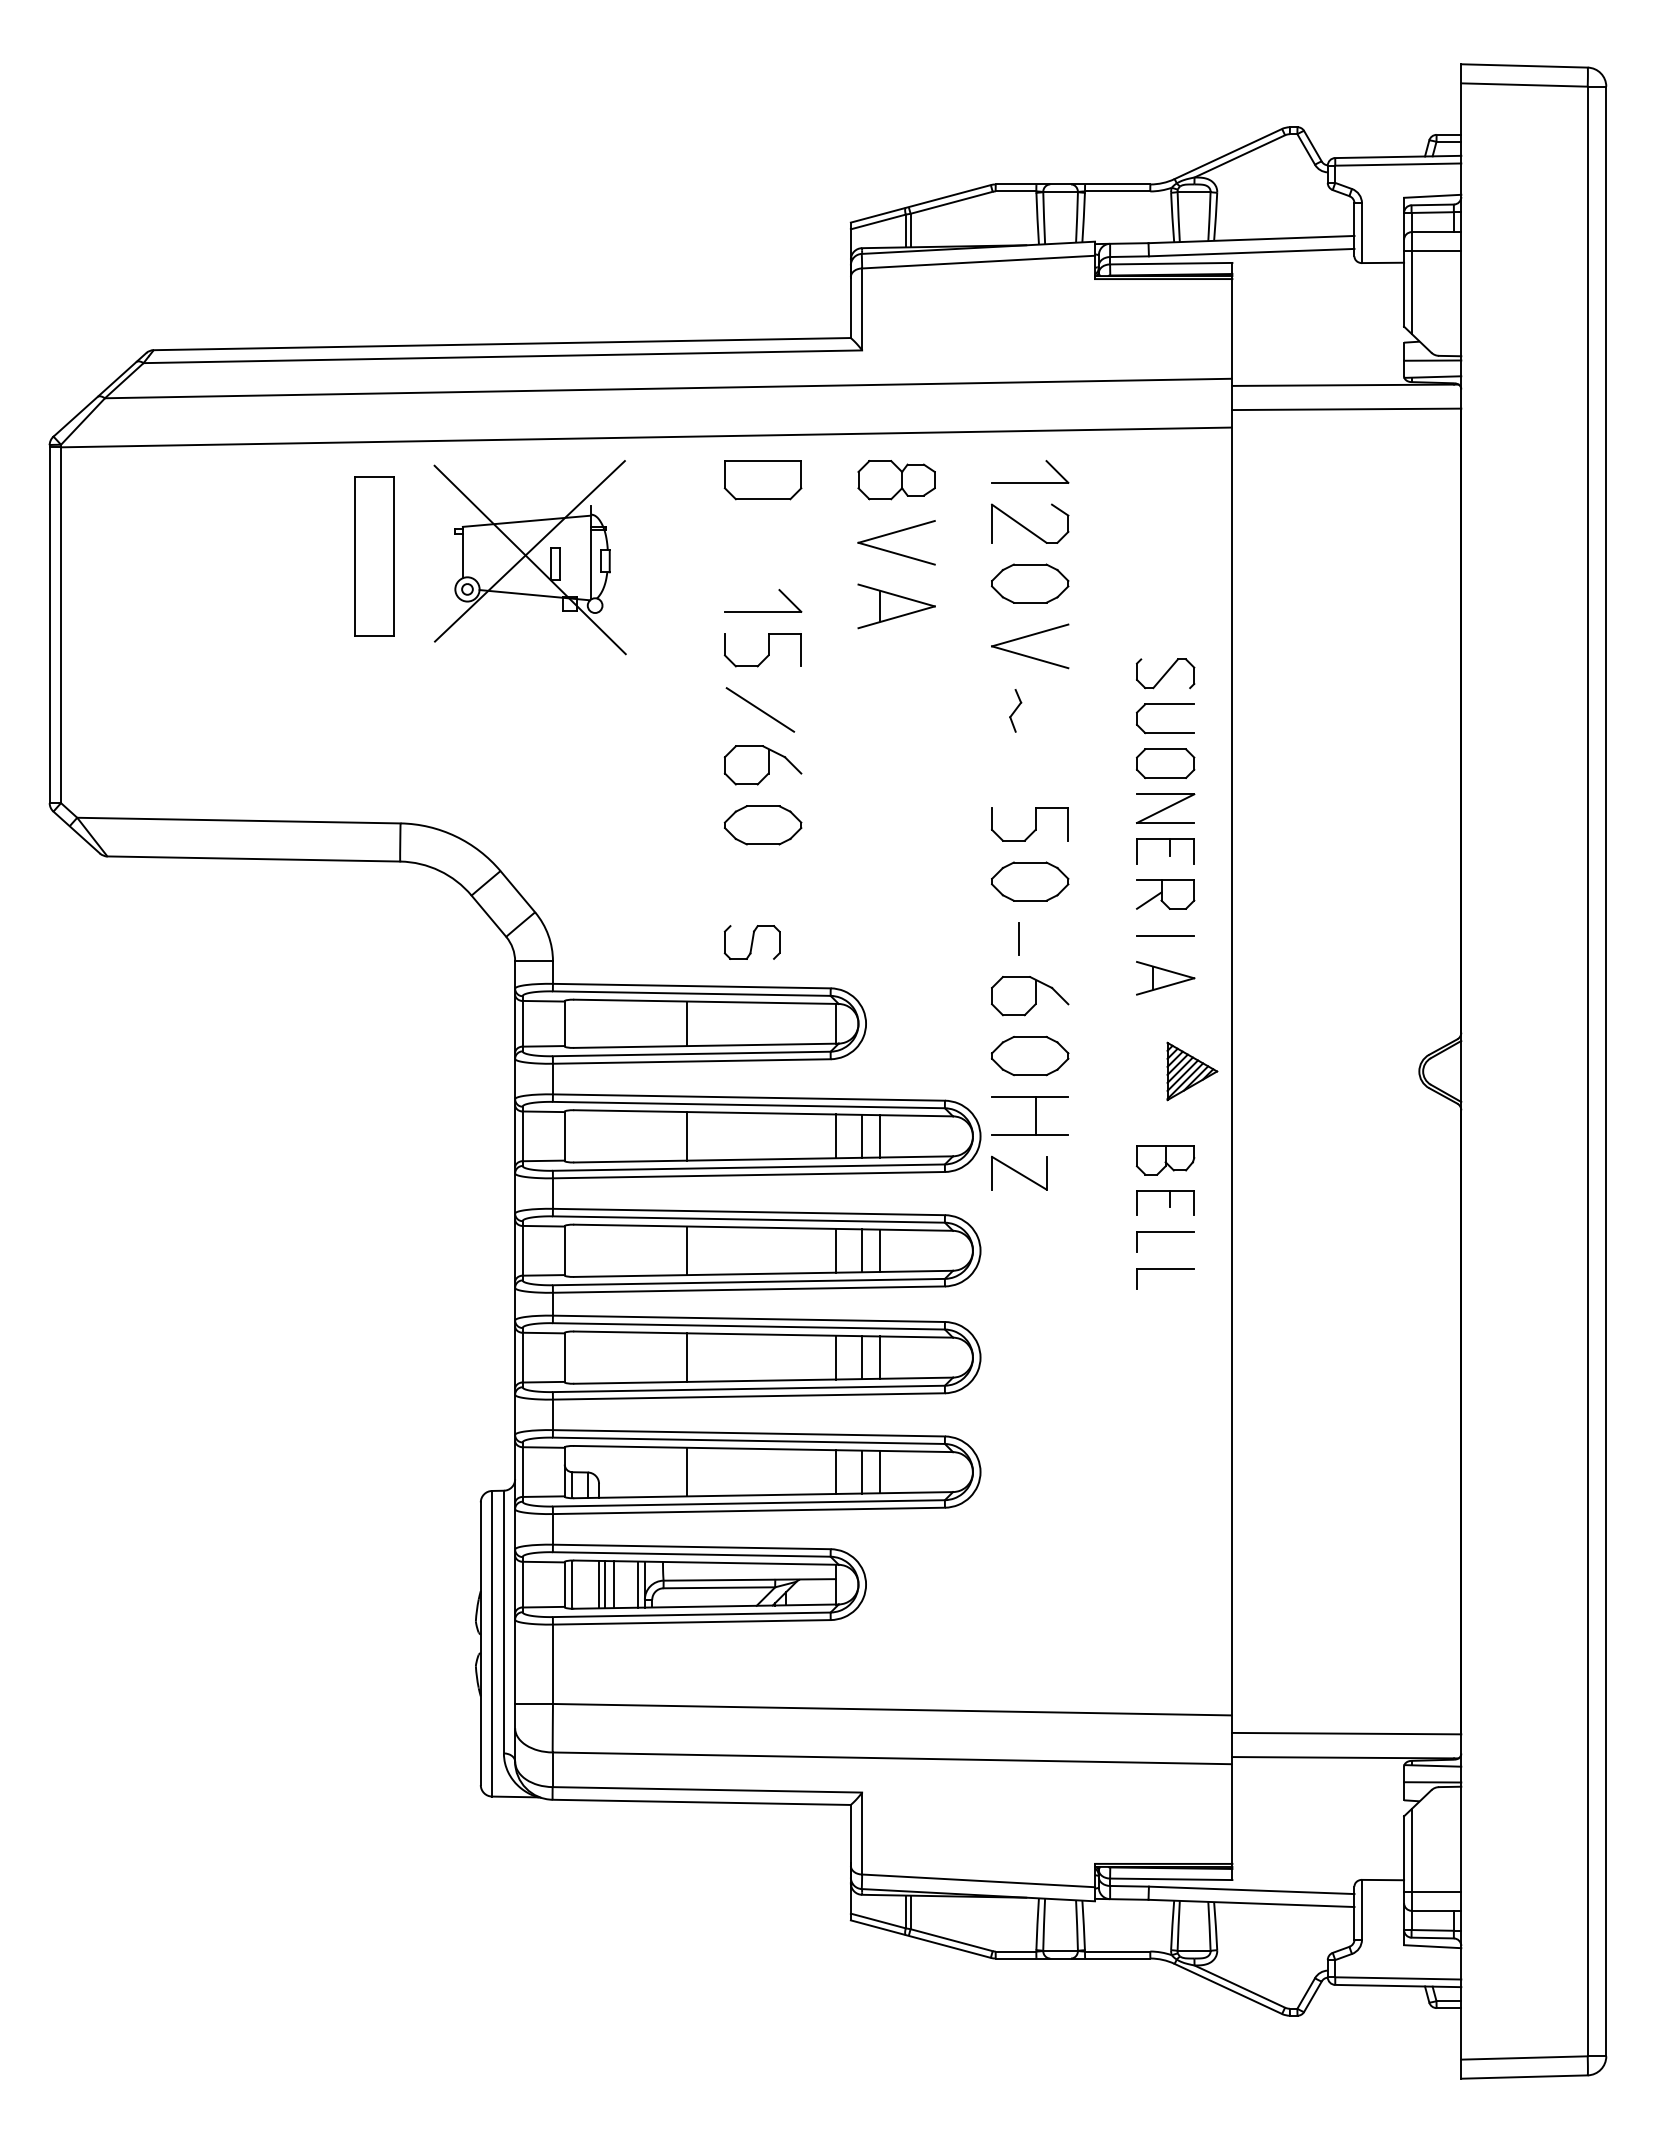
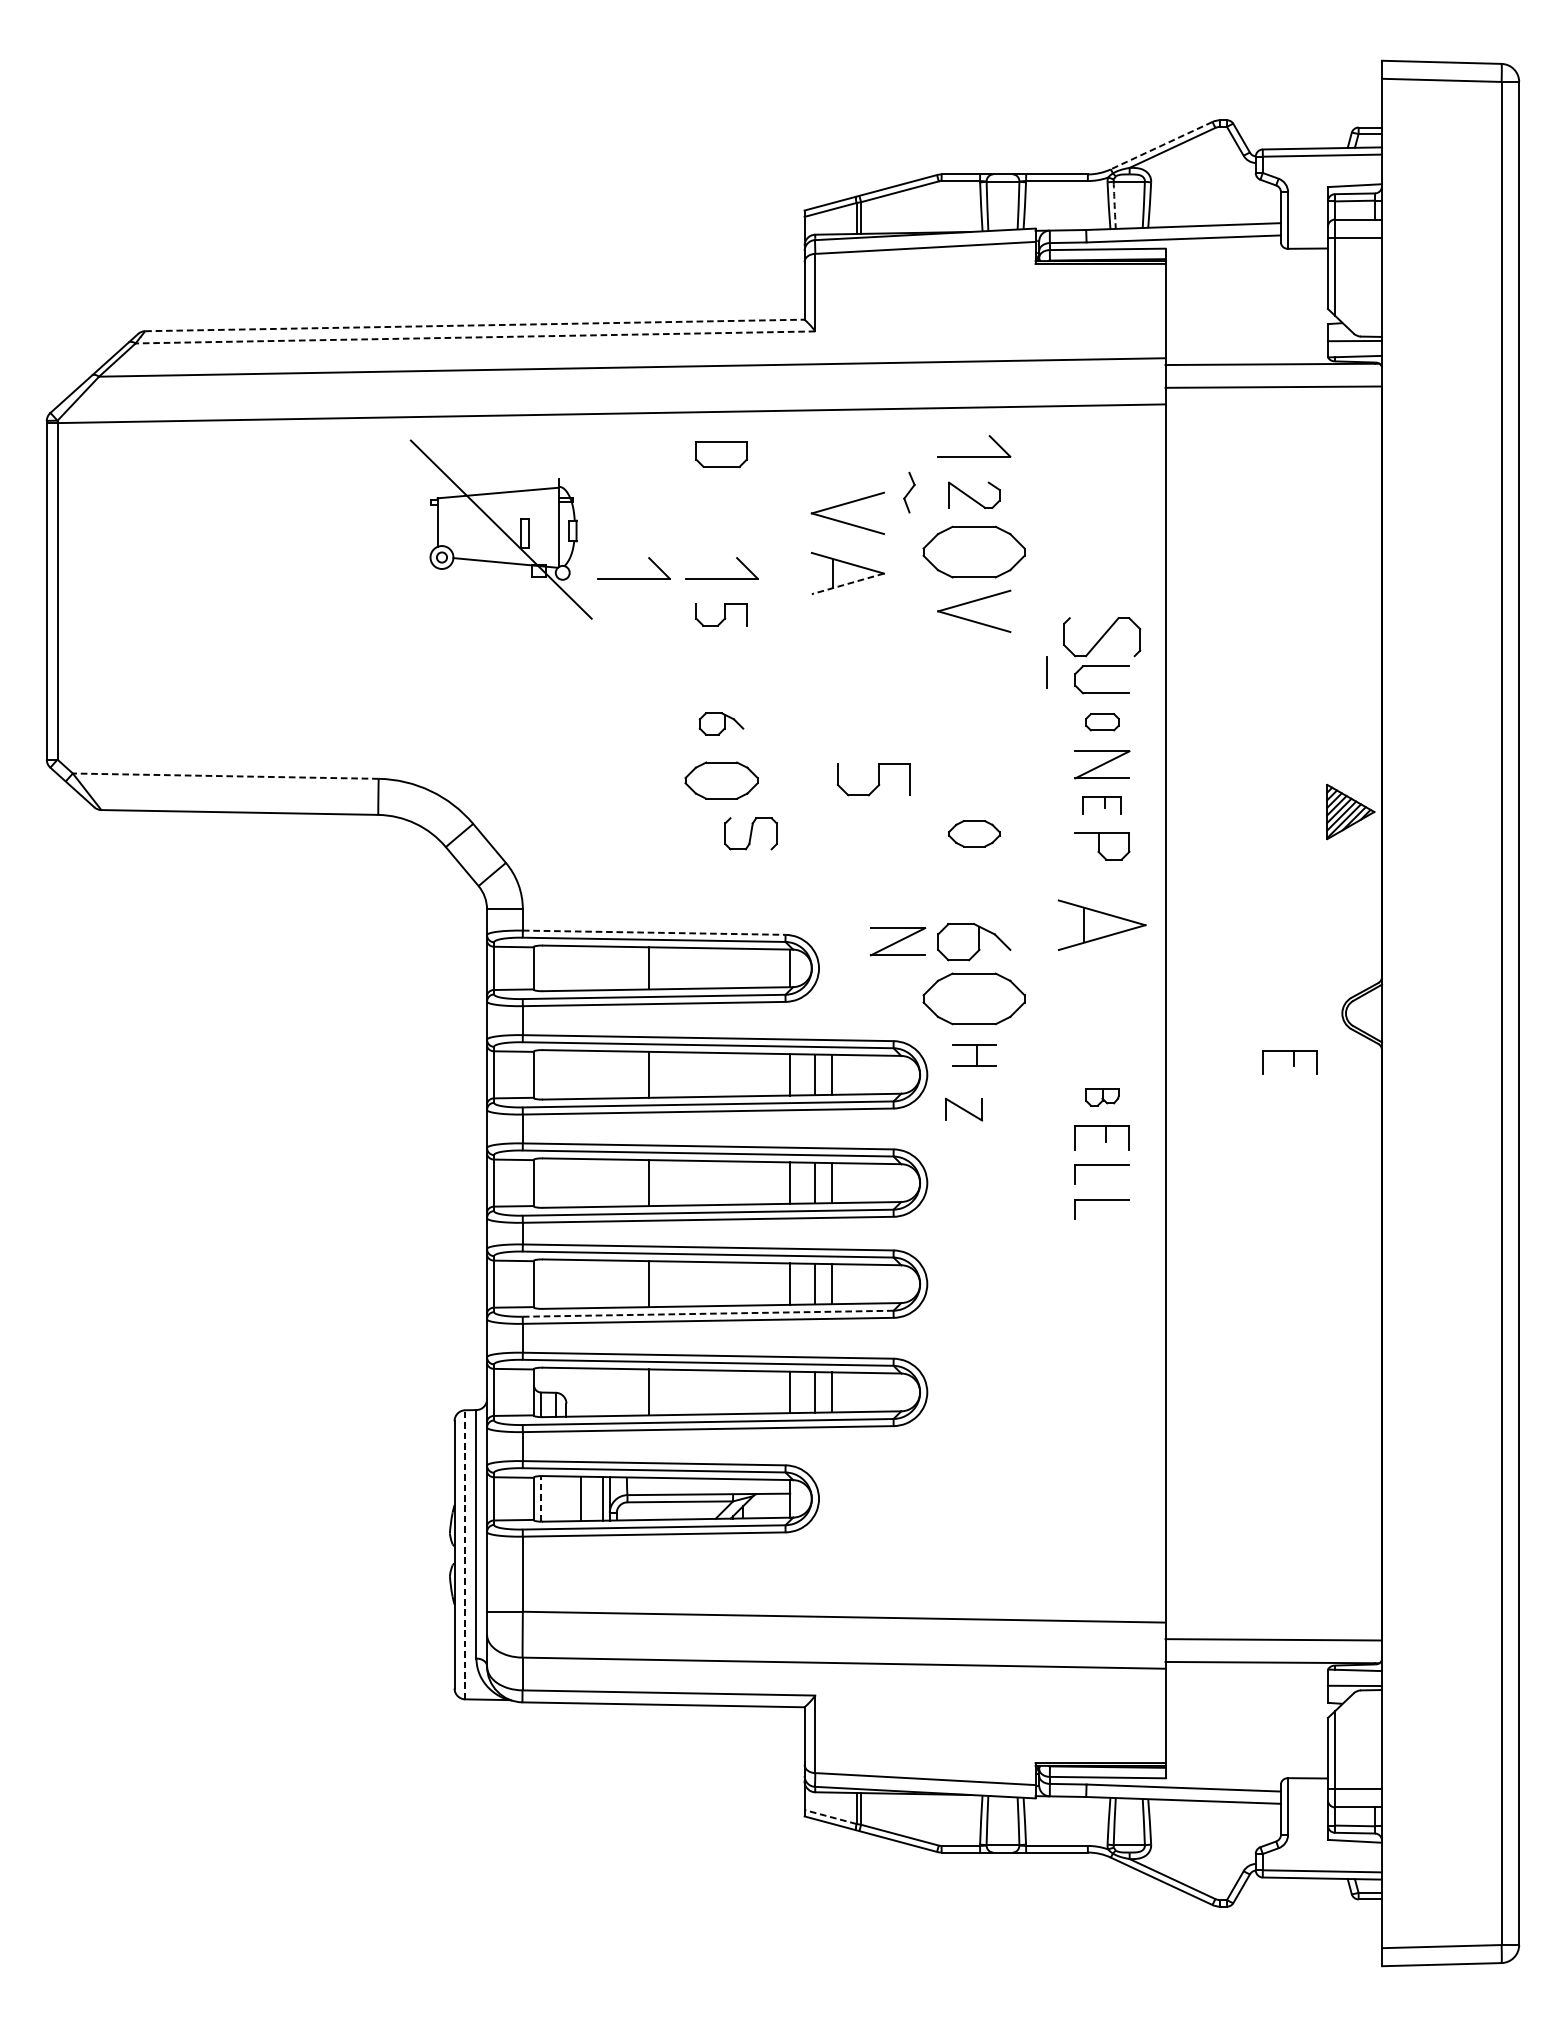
line: (1227, 154) -> (1160, 146), solid -> dashed
arc: (1178, 217) -> (1114, 205), solid -> dashed
line: (502, 344) -> (475, 325), solid -> dashed
line: (502, 356) -> (475, 337), solid -> dashed
part: (762, 480) -> (721, 454), size x0.7
part: (896, 480) -> (847, 454), removed
part: (1030, 523) -> (974, 495), size x0.7
line: (529, 551) -> (500, 521), removed
part: (374, 556) -> (354, 526), removed
part: (1030, 583) -> (974, 551), size x1.4
part: (670, 611) -> (634, 578), added
line: (896, 617) -> (847, 584), solid -> dashed
part: (762, 650) -> (721, 615), size x0.7
part: (1165, 673) -> (1102, 637), size x1.4
line: (760, 709) -> (719, 671), removed
part: (1015, 710) -> (909, 492), moved
part: (1165, 763) -> (1102, 722), size x0.6
part: (762, 765) -> (721, 724), size x0.6
line: (238, 820) -> (225, 776), solid -> dashed
part: (1029, 824) -> (873, 779), moved
part: (1165, 851) -> (1102, 805), size x0.7
part: (1030, 881) -> (974, 833), size x0.7
line: (1149, 900) -> (1087, 851), removed
line: (1165, 936) -> (1102, 885), removed
line: (1018, 938) -> (1046, 672), moved
part: (751, 942) -> (750, 833), moved
part: (1165, 978) -> (1102, 925), size x1.6
line: (691, 986) -> (653, 933), solid -> dashed
part: (949, 995) -> (897, 941), added
part: (1030, 1055) -> (974, 998), size x1.4
part: (1192, 1071) -> (1351, 812), moved
part: (1029, 1115) -> (973, 1055), size x0.6
part: (1363, 1122) -> (1289, 1061), added
part: (1165, 1160) -> (1102, 1097), size x0.6
part: (1019, 1172) -> (964, 1109), size x0.7
line: (748, 1388) -> (707, 1313), solid -> dashed
line: (572, 1584) -> (541, 1498), solid -> dashed
line: (599, 1584) -> (566, 1498), removed
line: (604, 1584) -> (571, 1498), removed
line: (492, 1643) -> (465, 1554), solid -> dashed
line: (877, 1920) -> (829, 1816), solid -> dashed

